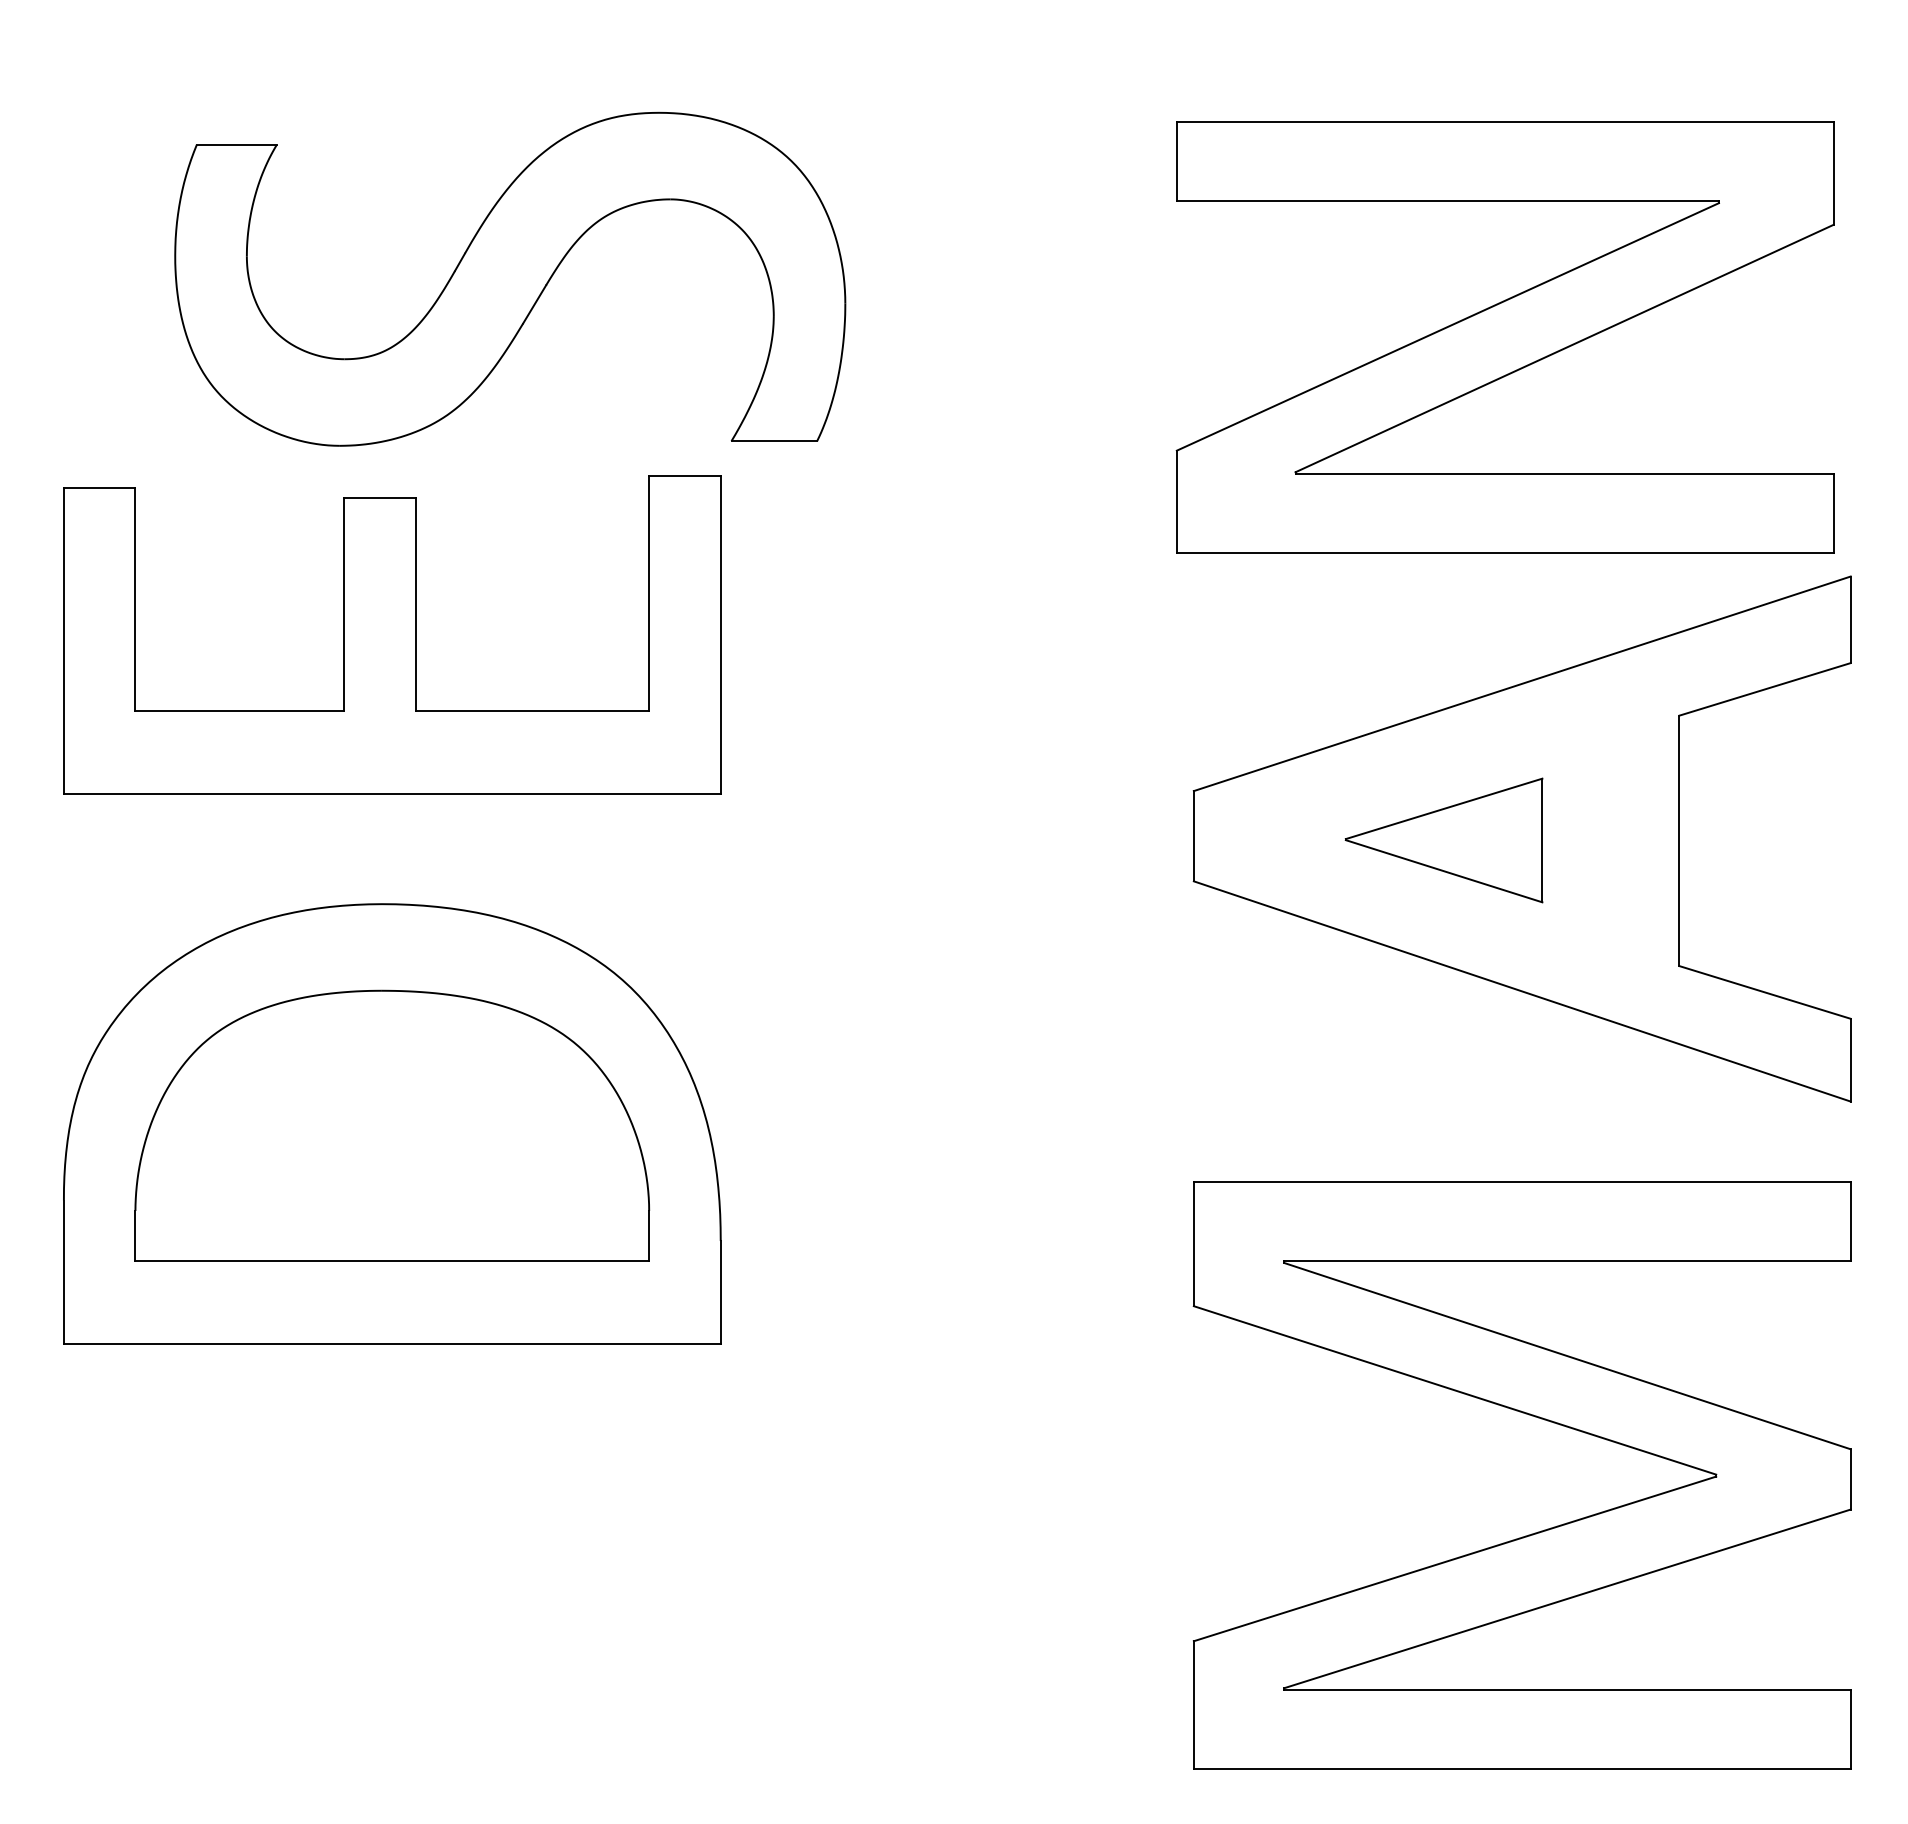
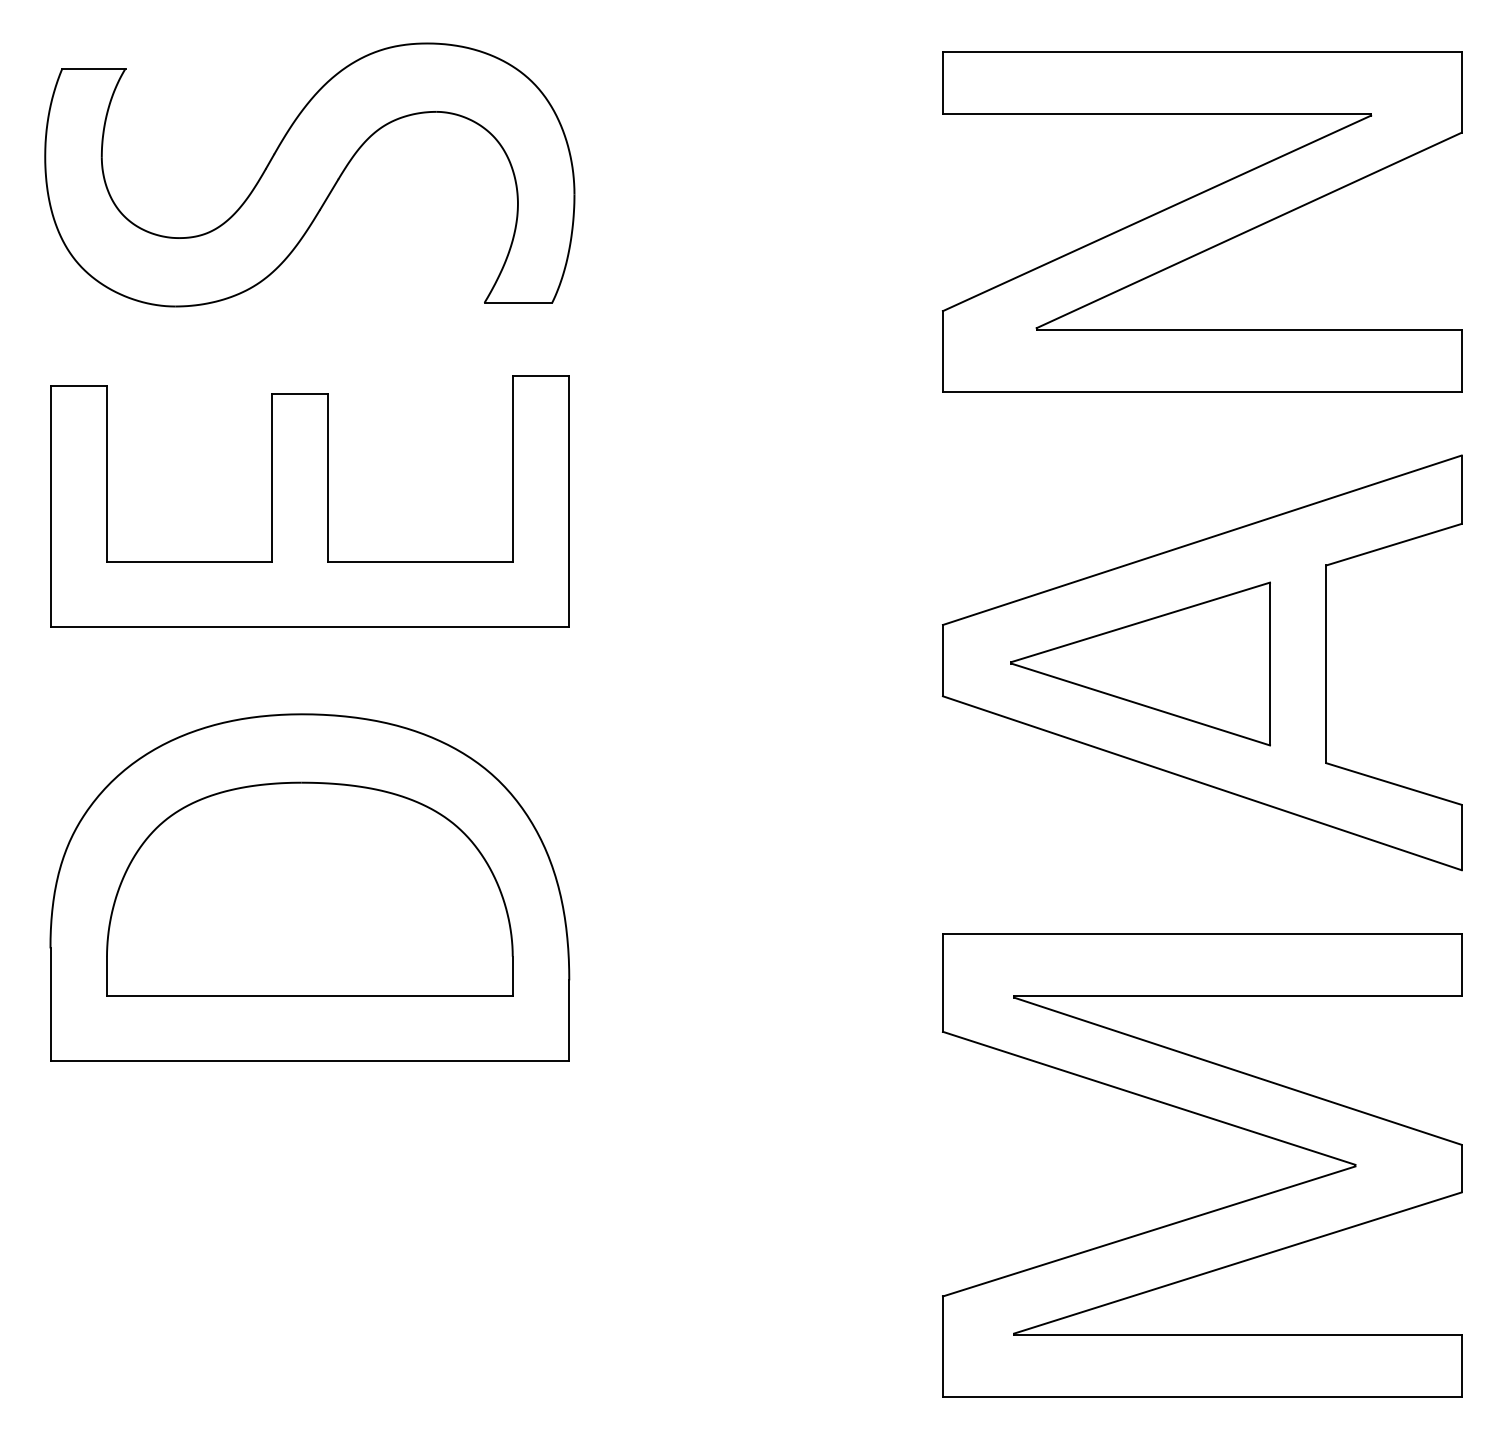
part: (510, 278) -> (310, 174), moved
part: (1504, 337) -> (1201, 221), moved
part: (1443, 840) -> (1140, 664), size x1.67

